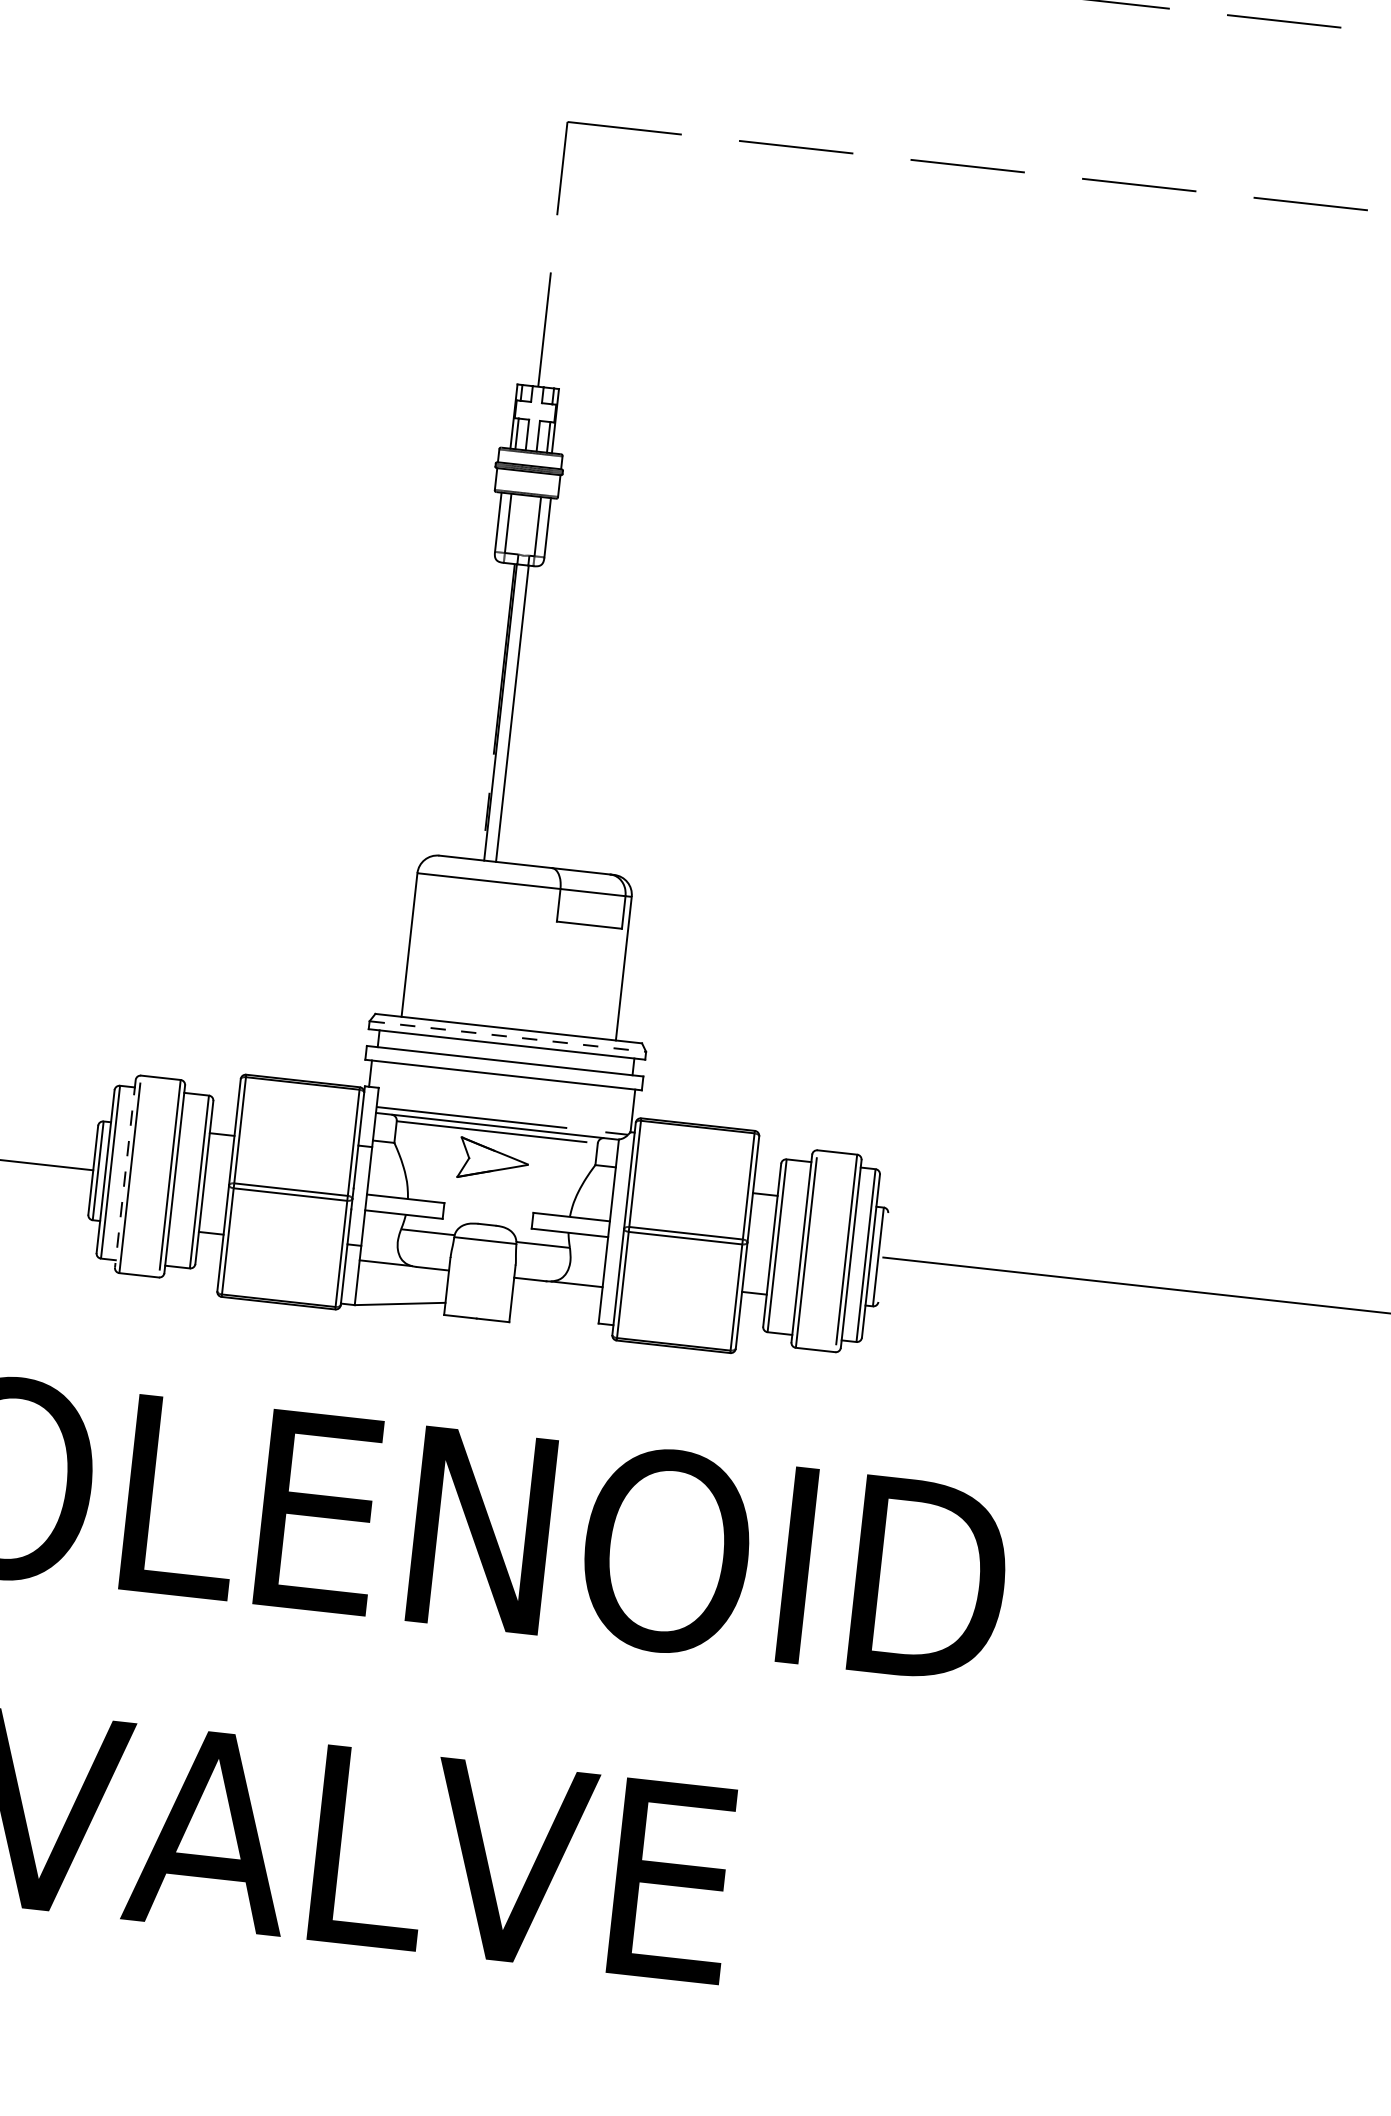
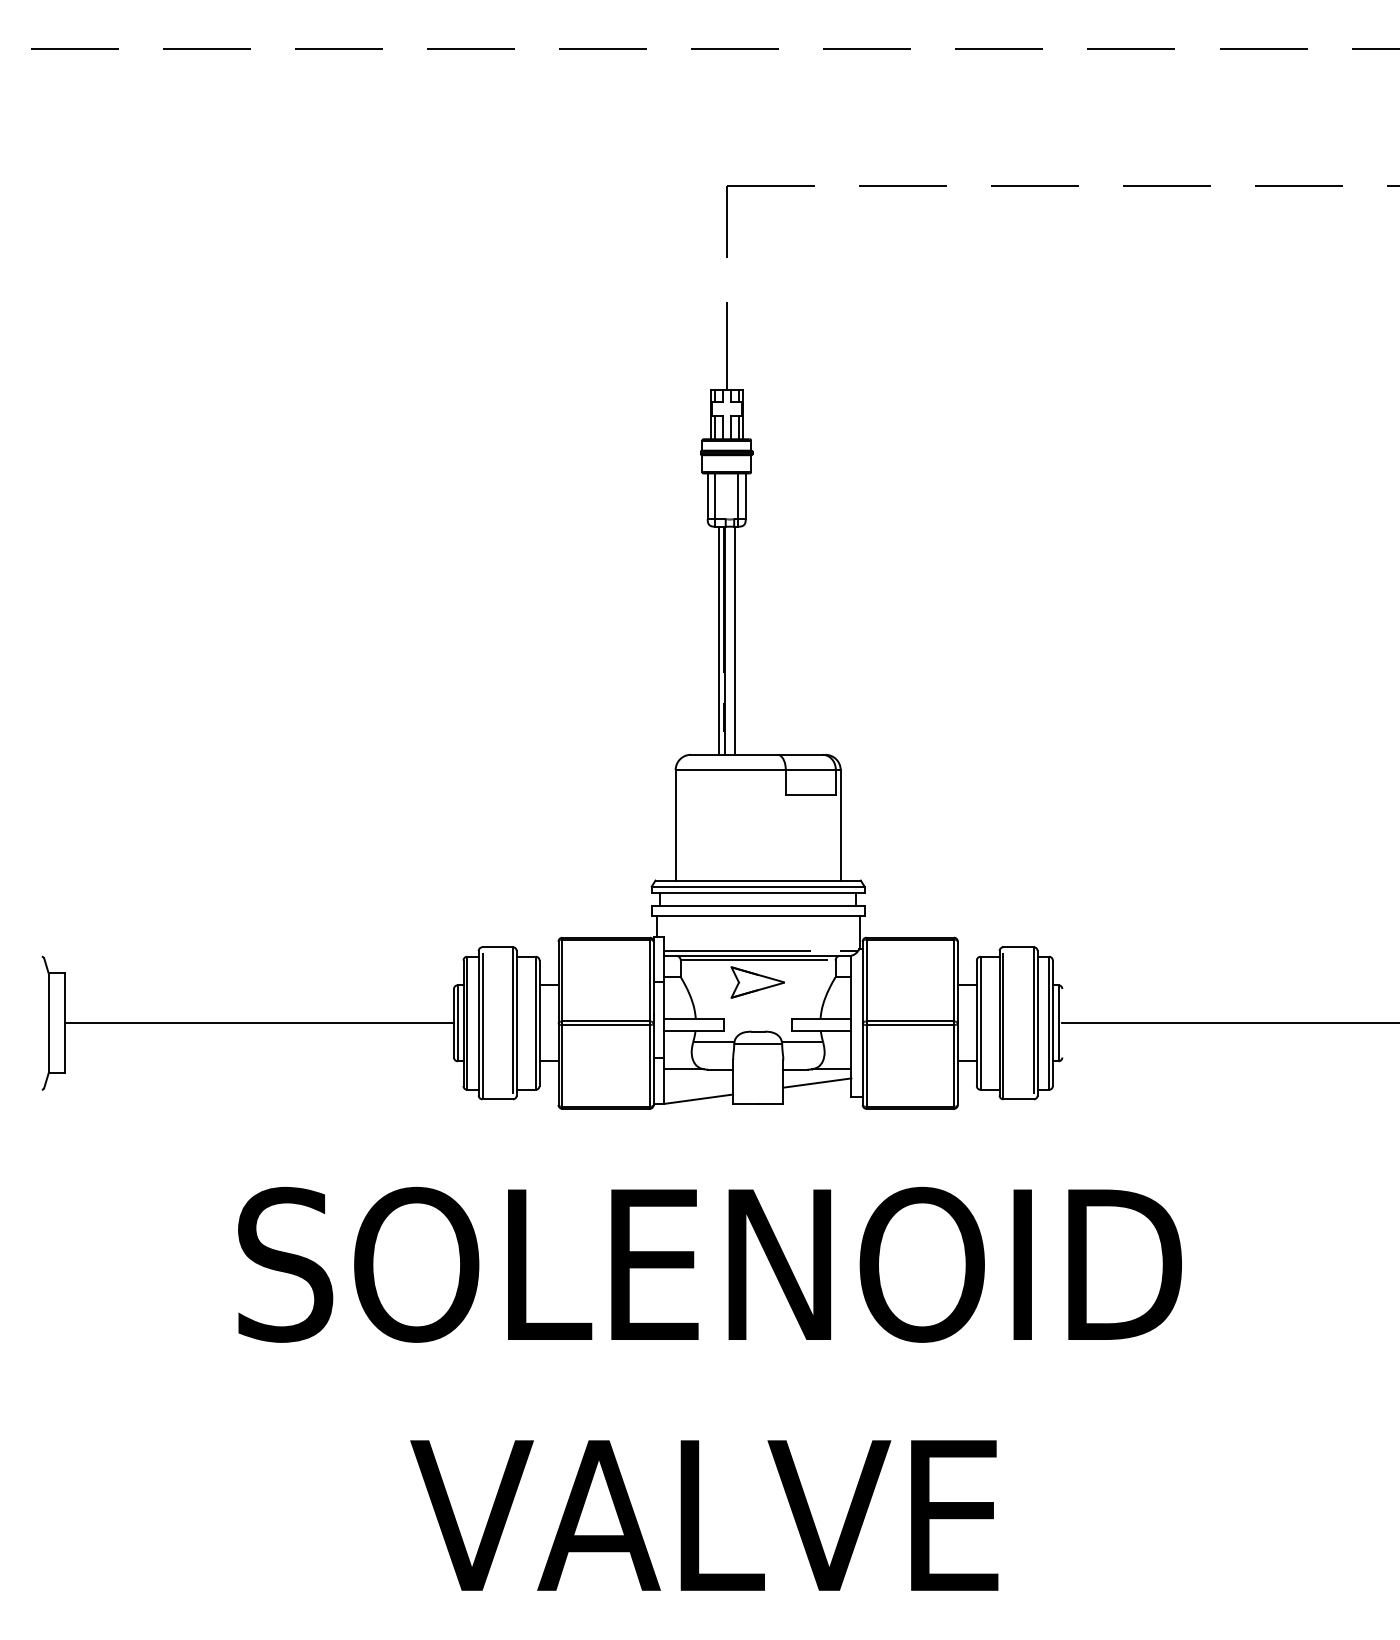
line: (491, 711) -> (718, 640), added
line: (508, 1036) -> (758, 886), dashed -> solid
line: (125, 1174) -> (478, 1023), dashed -> solid
line: (556, 1299) -> (817, 1082), added

